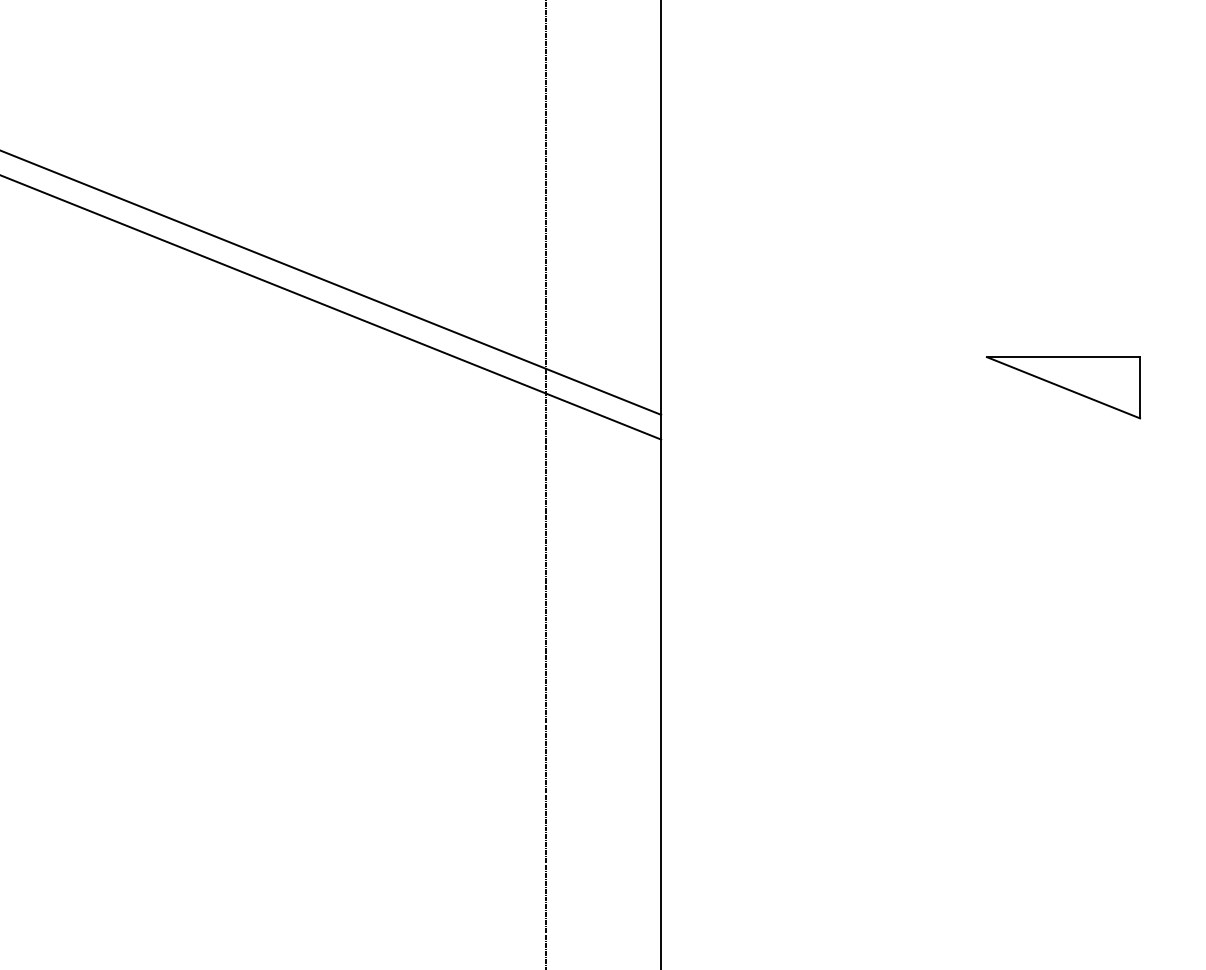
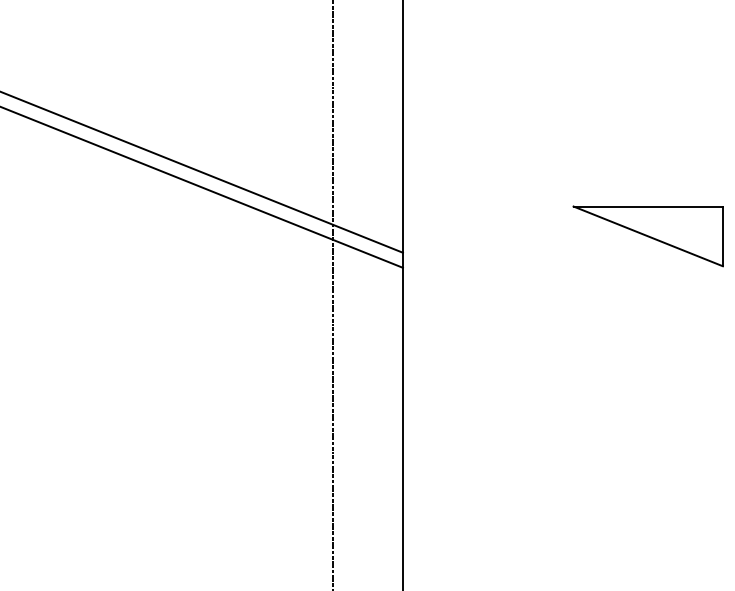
part: (1062, 386) -> (647, 235), size x1.6

